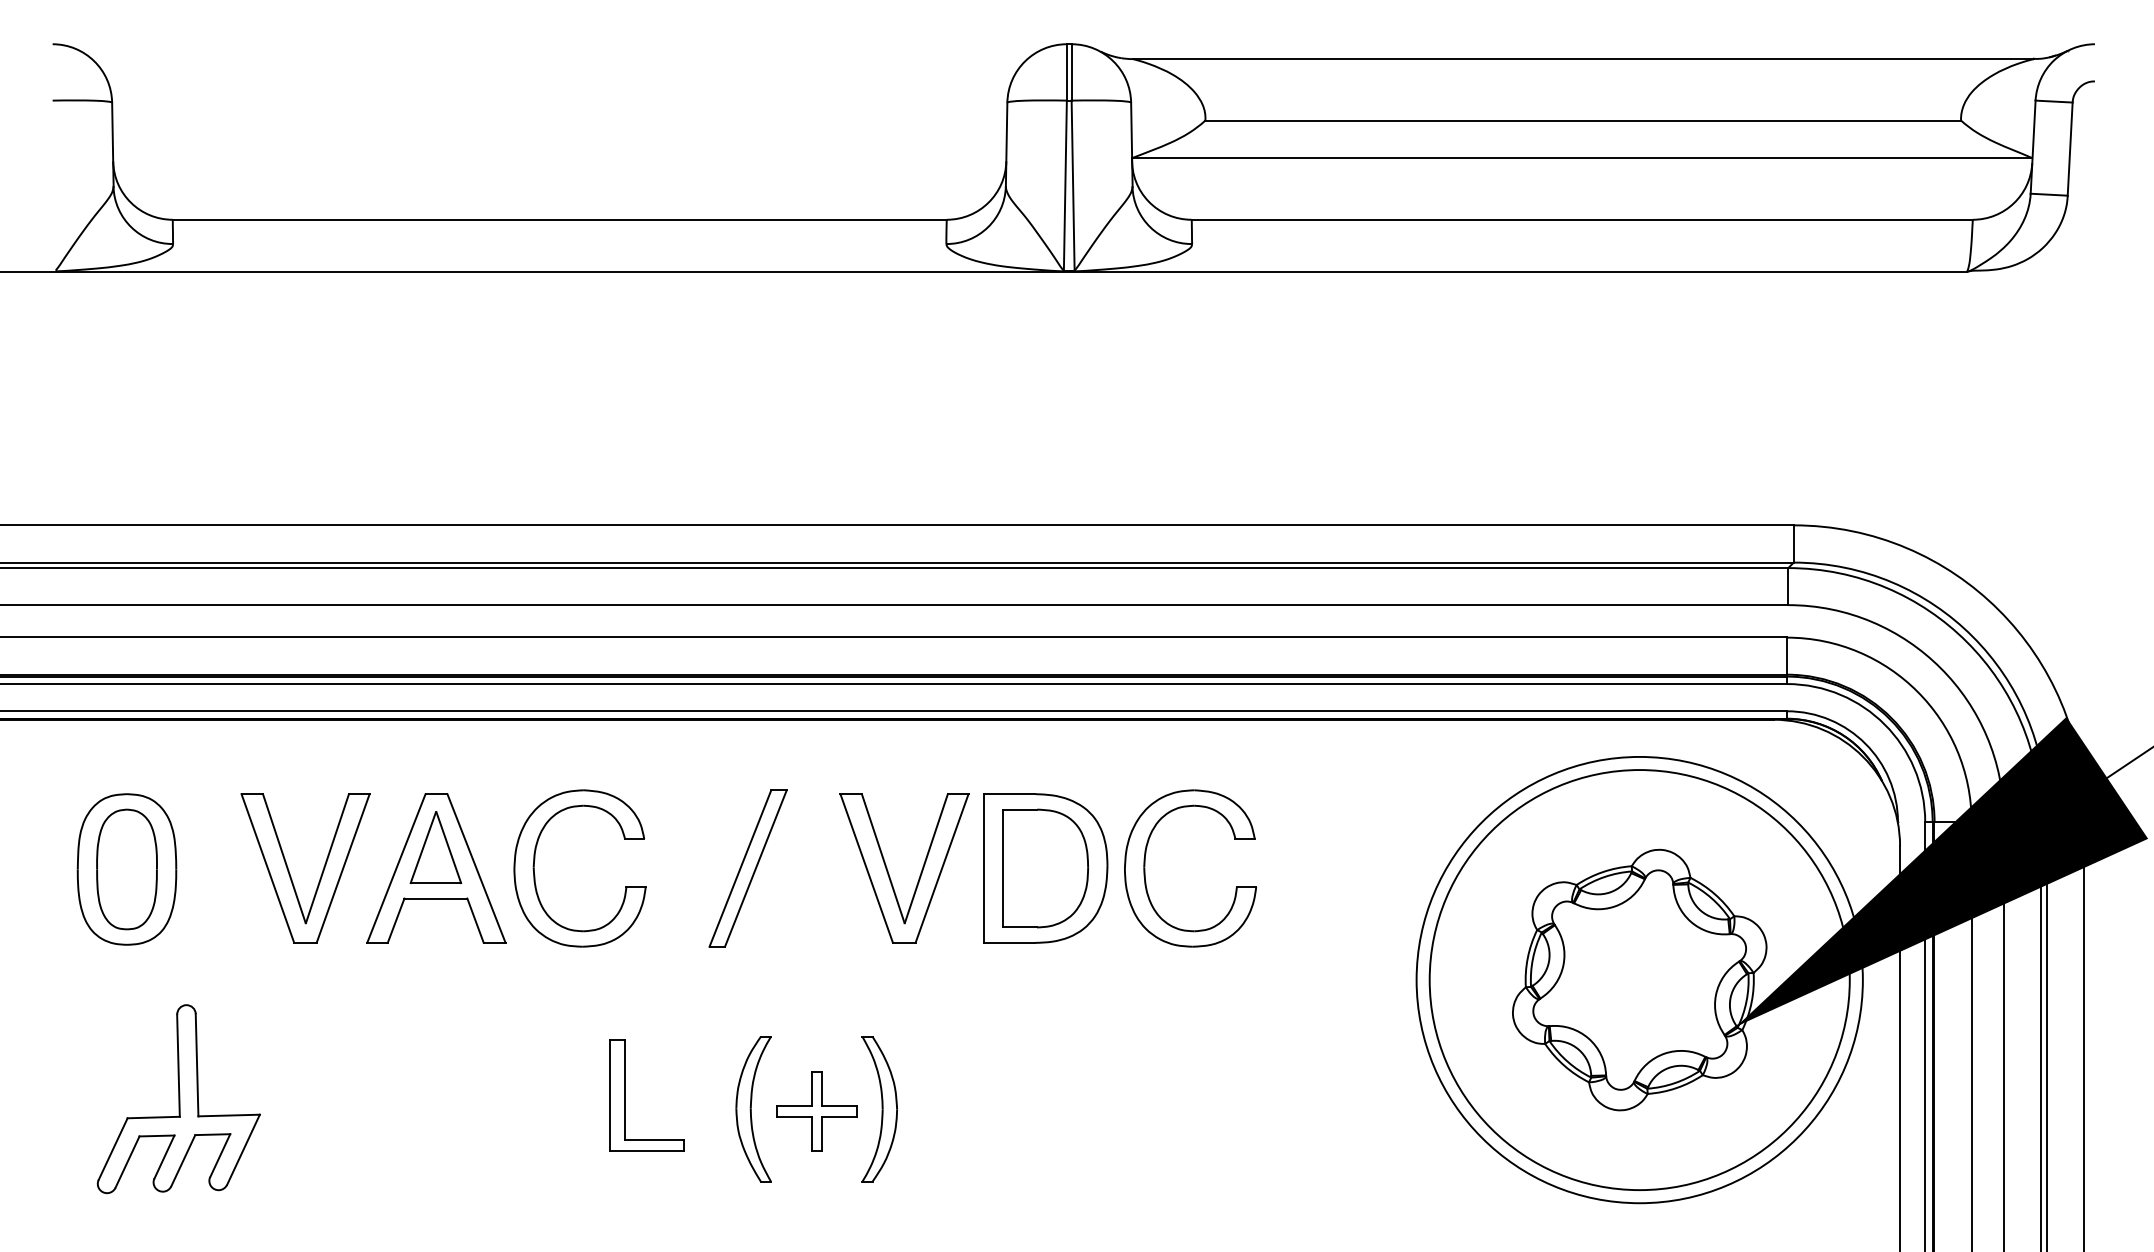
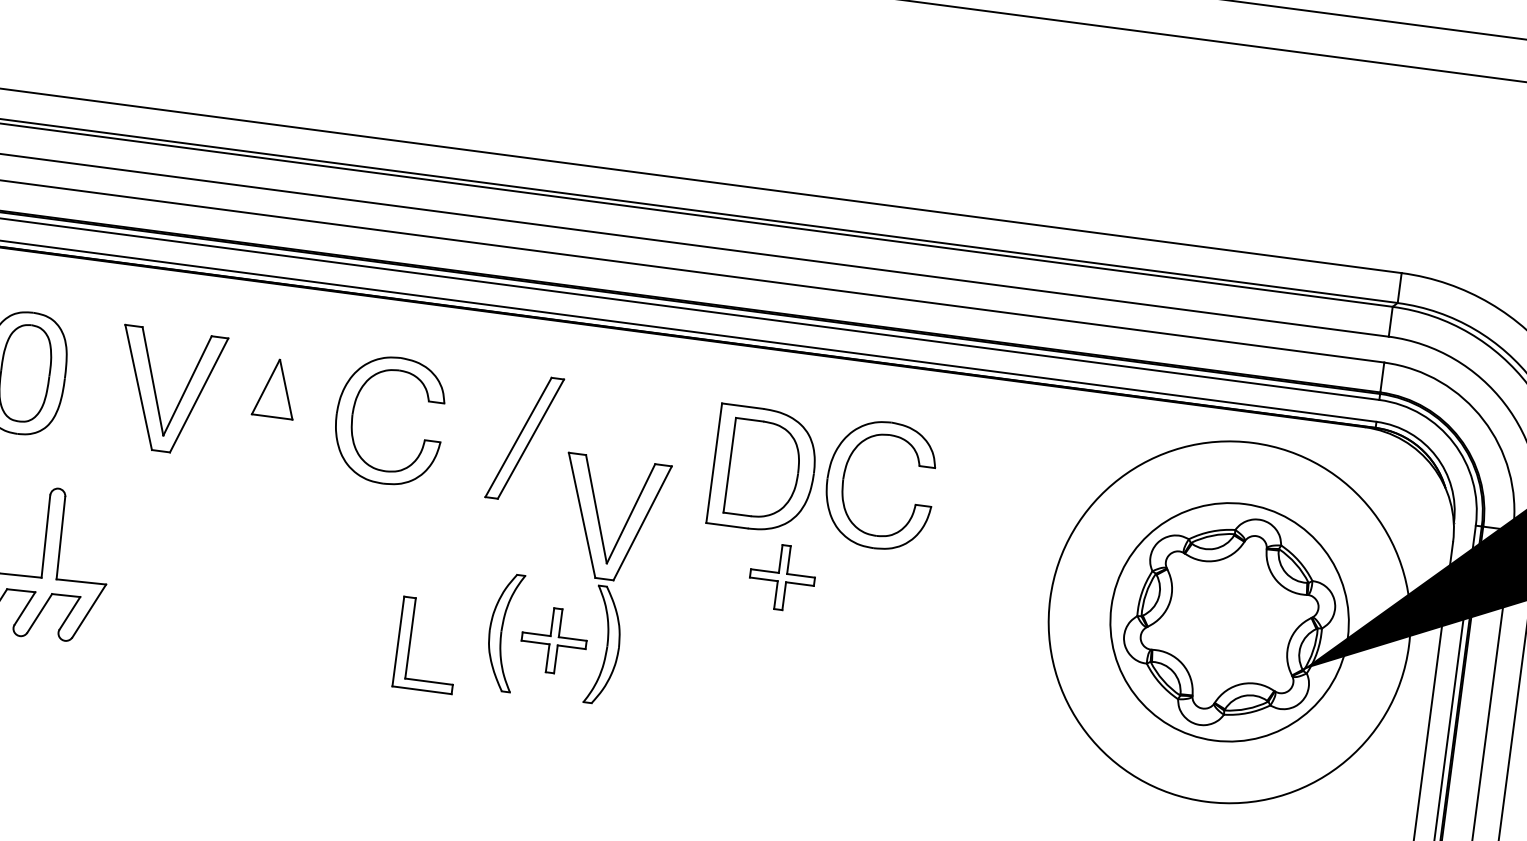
part: (436, 868) -> (274, 405), removed
part: (889, 873) -> (599, 521), moved
circle: (1639, 980) -> (1229, 622), size x0.7
part: (1085, 997) -> (782, 577), added
part: (625, 1095) -> (410, 643), moved

